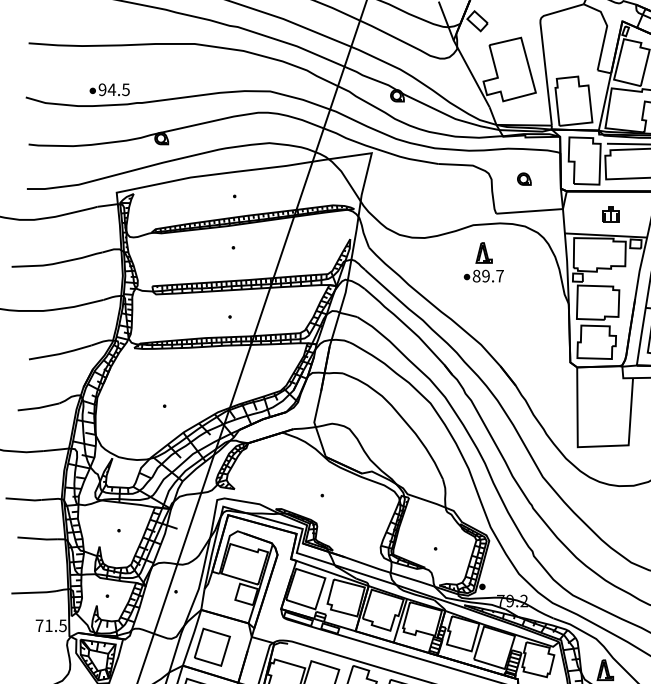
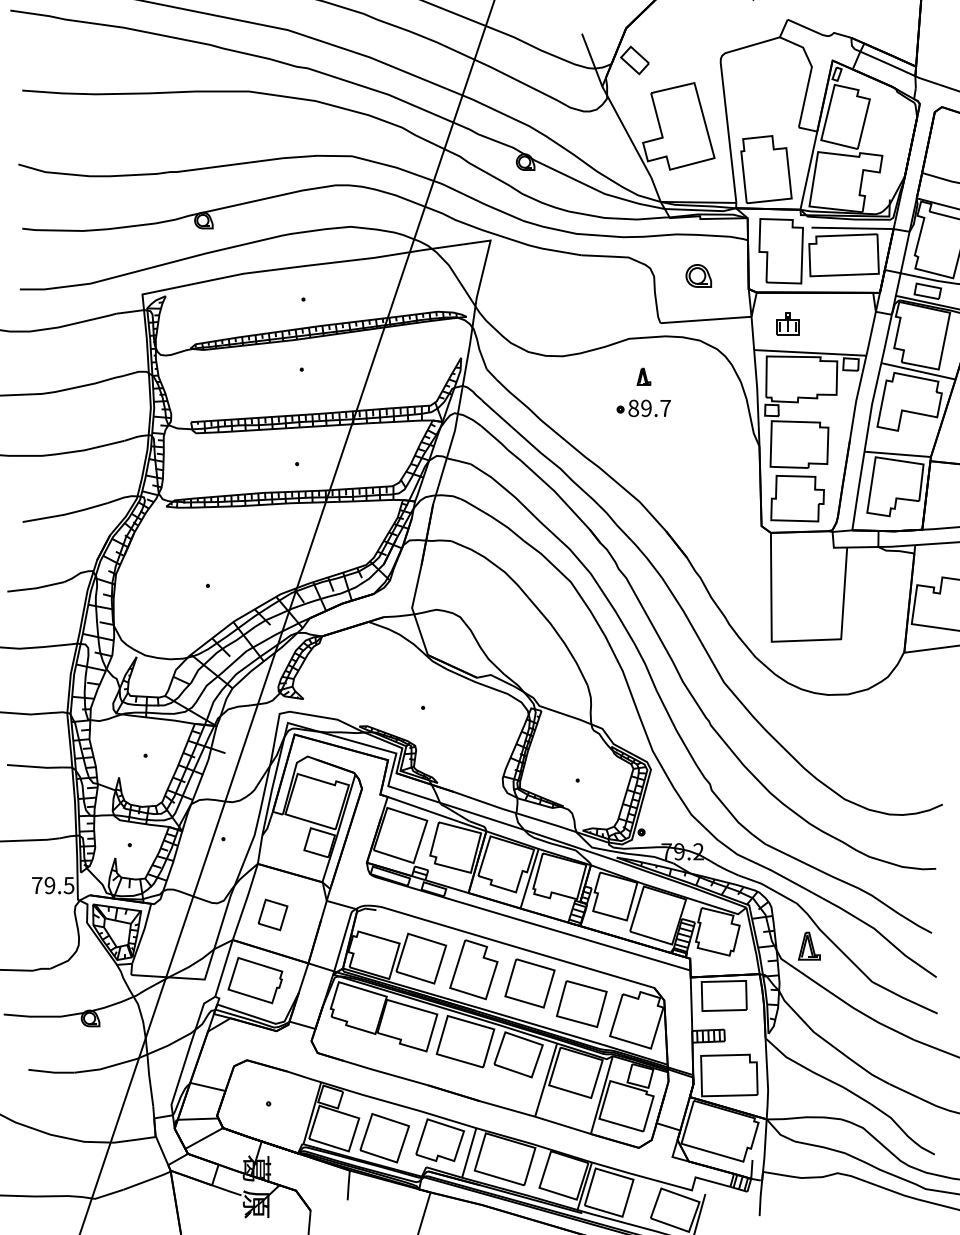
part: (109, 89) -> (132, 153), removed
part: (524, 178) -> (698, 275), size x1.4
part: (610, 213) -> (787, 323), moved
part: (483, 252) -> (643, 376), size x0.6
text: (48, 625) -> (49, 885), 71.5 -> 79.5
part: (211, 646) -> (272, 914), size x0.6

